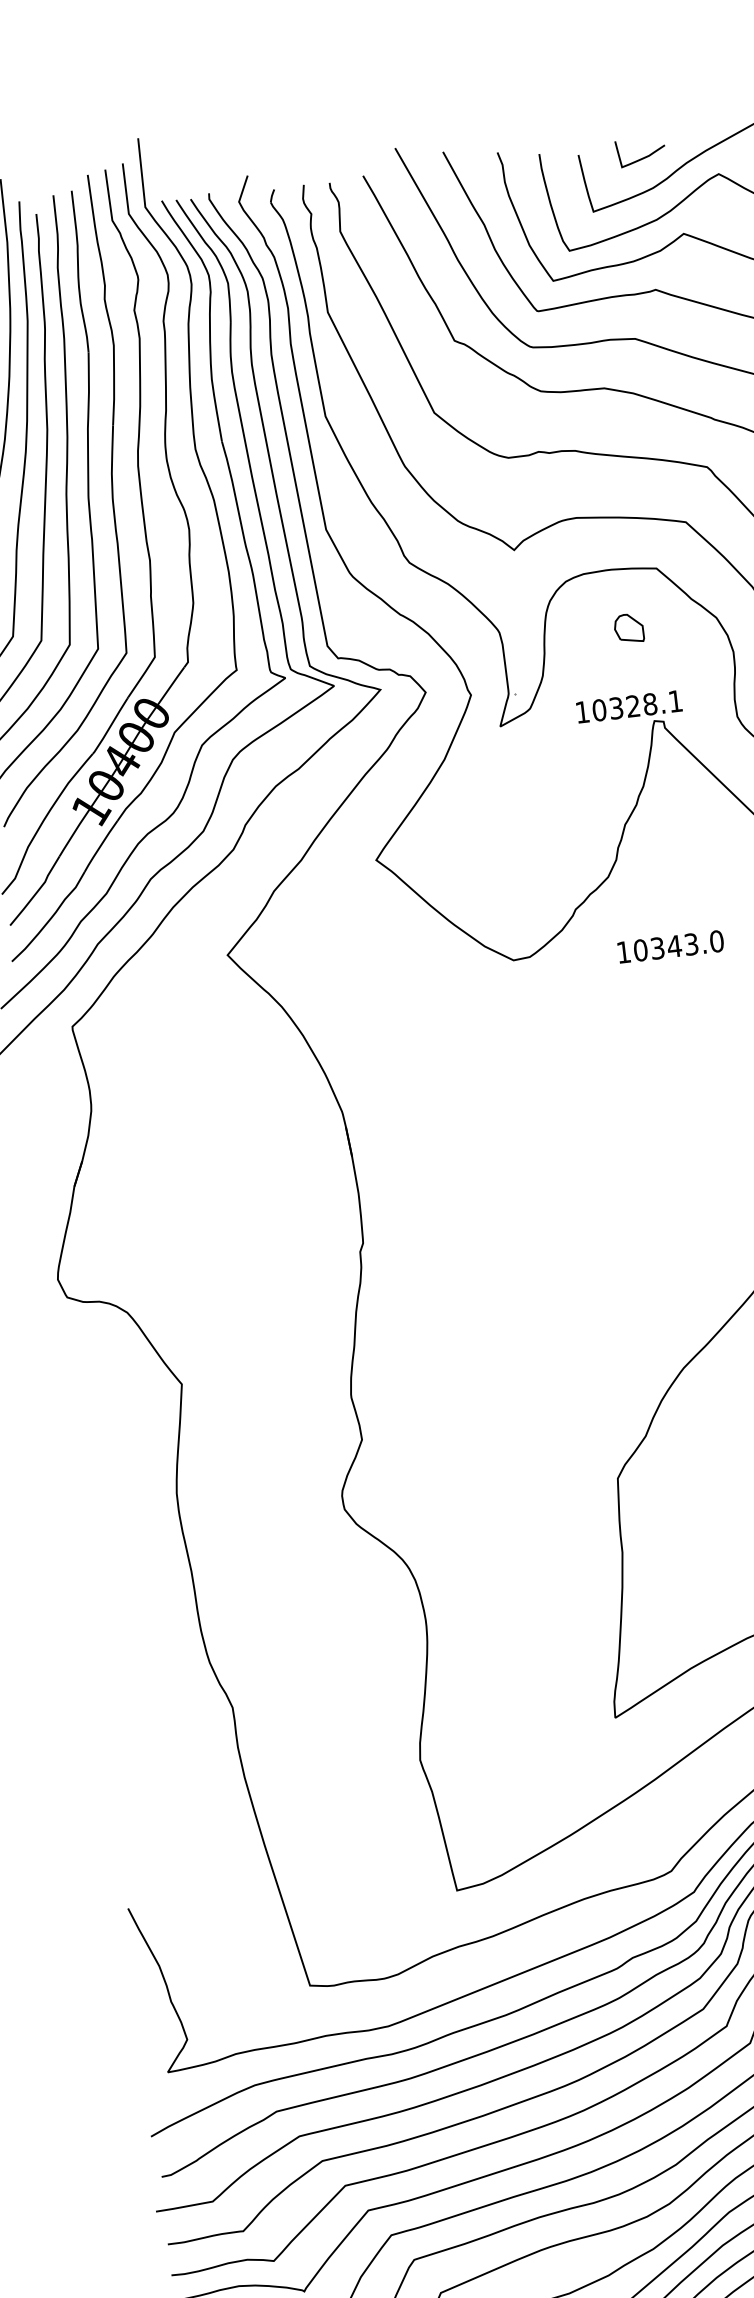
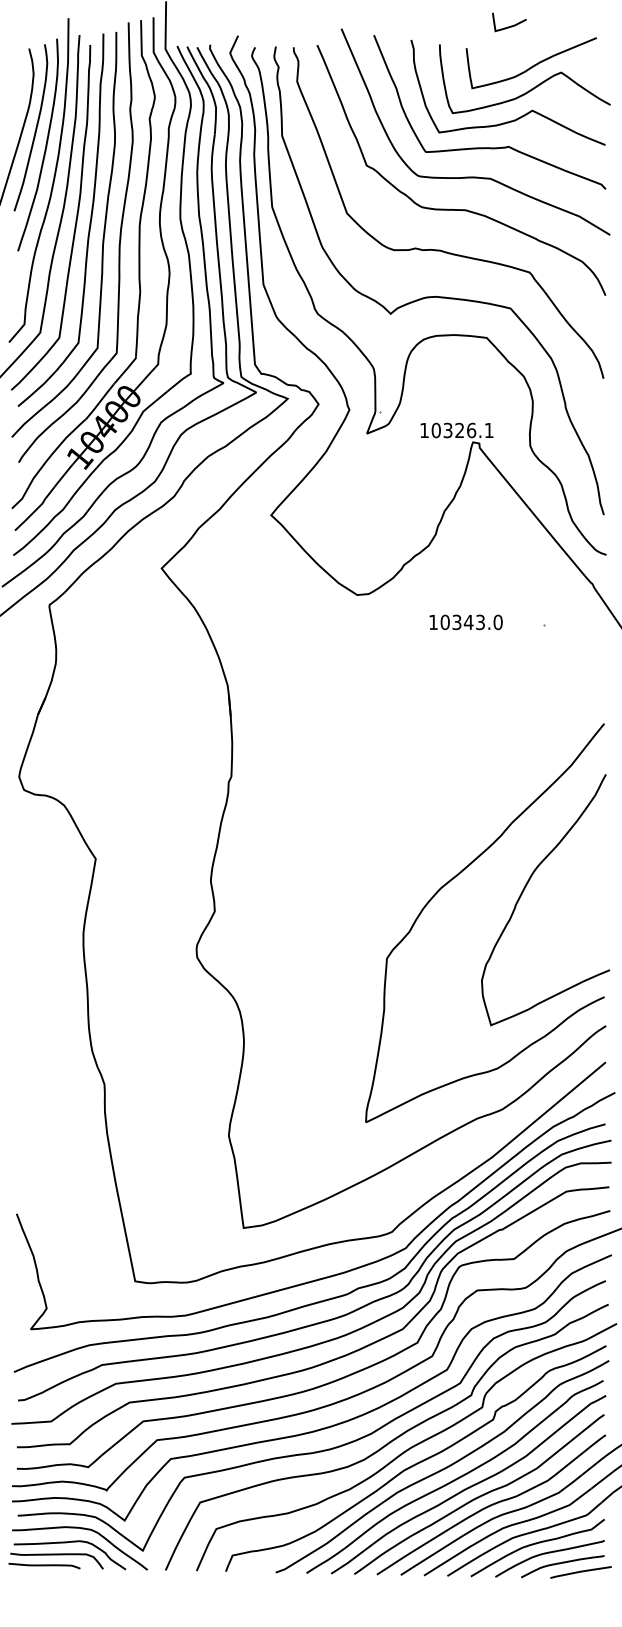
curve: (642, 156) -> (510, 25), moved
part: (628, 628) -> (462, 376), removed
text: (650, 704) -> (471, 430), 10328.1 -> 10326.1
text: (669, 947) -> (465, 622), moved

